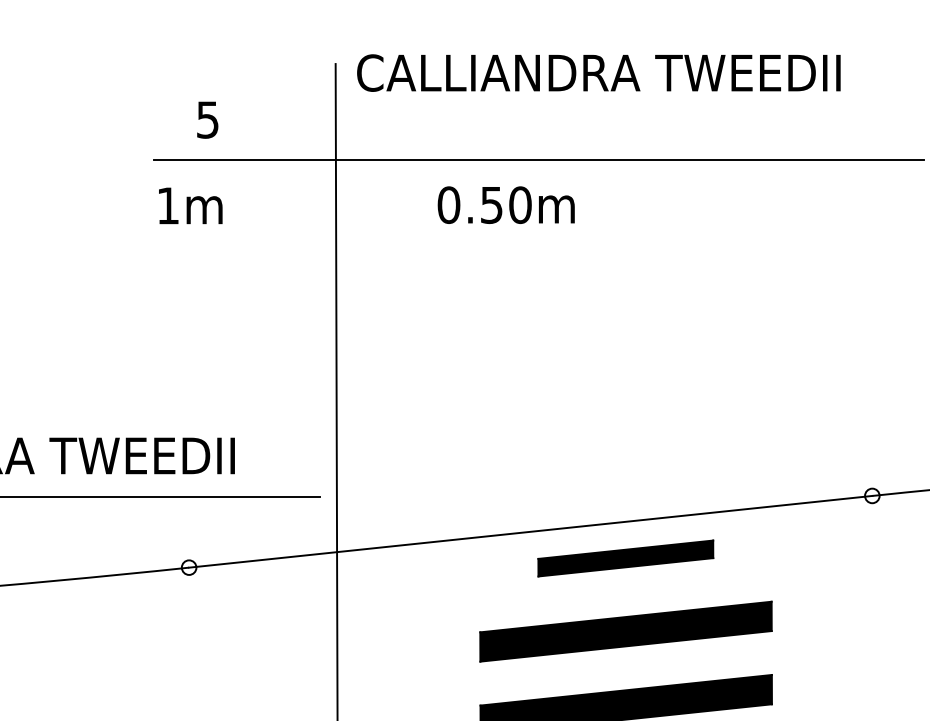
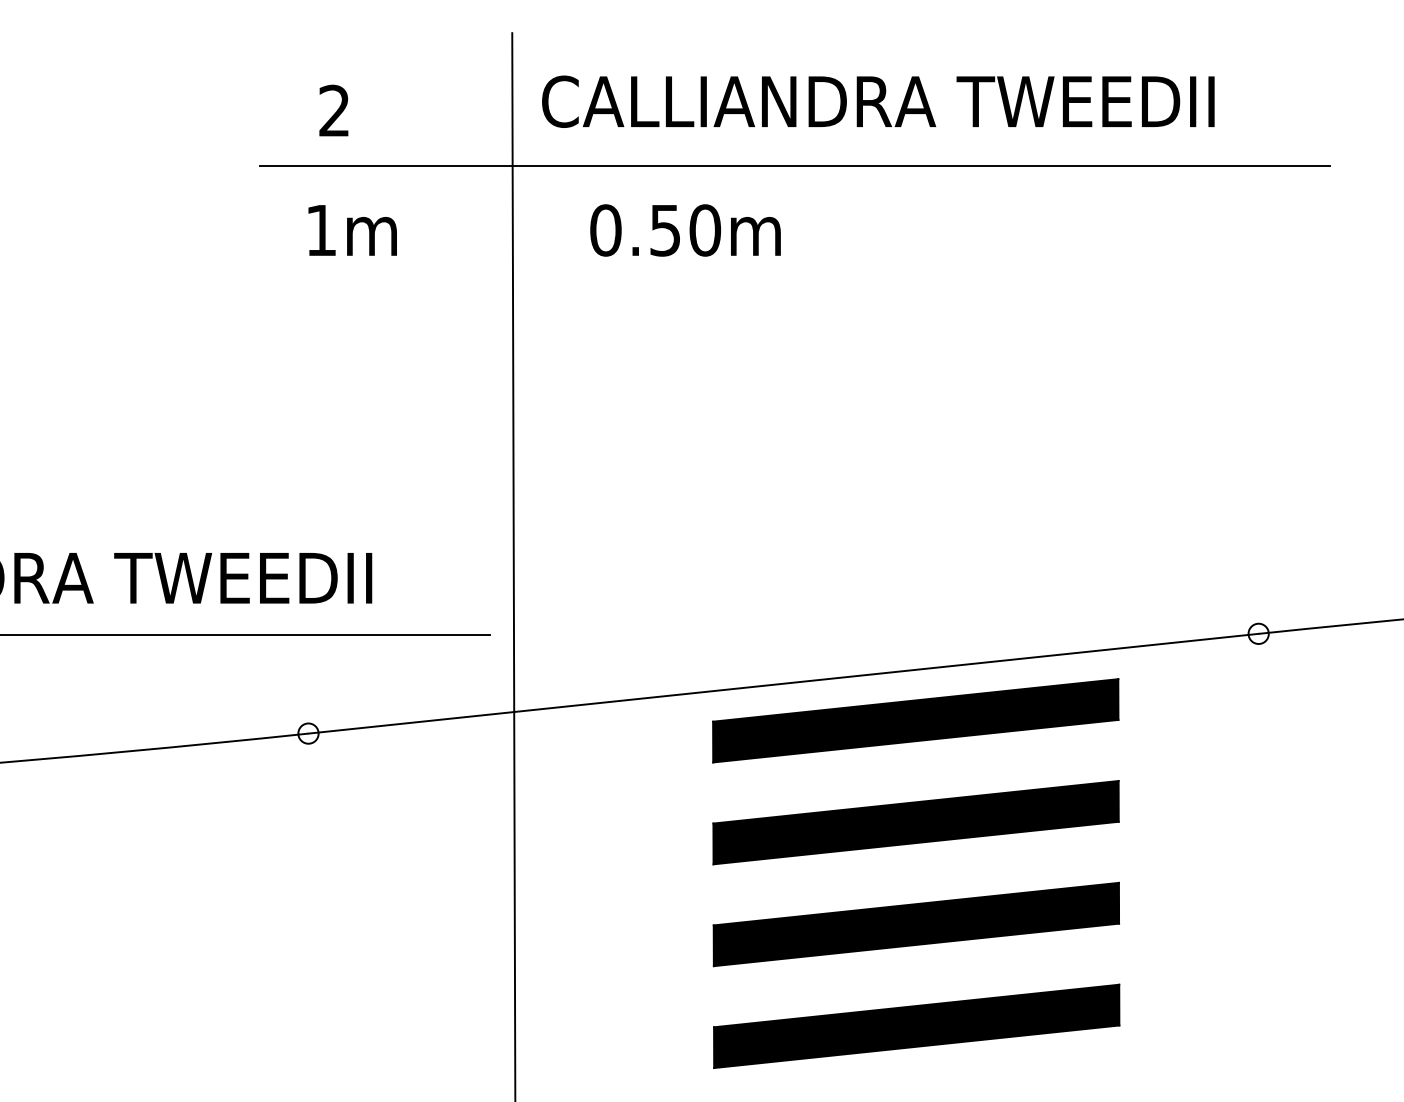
text: (598, 72) -> (878, 101), moved
text: (207, 119) -> (334, 110), 5 -> 2
text: (190, 205) -> (352, 230), moved
text: (506, 205) -> (685, 230), moved
part: (625, 558) -> (915, 720), size x1.67

